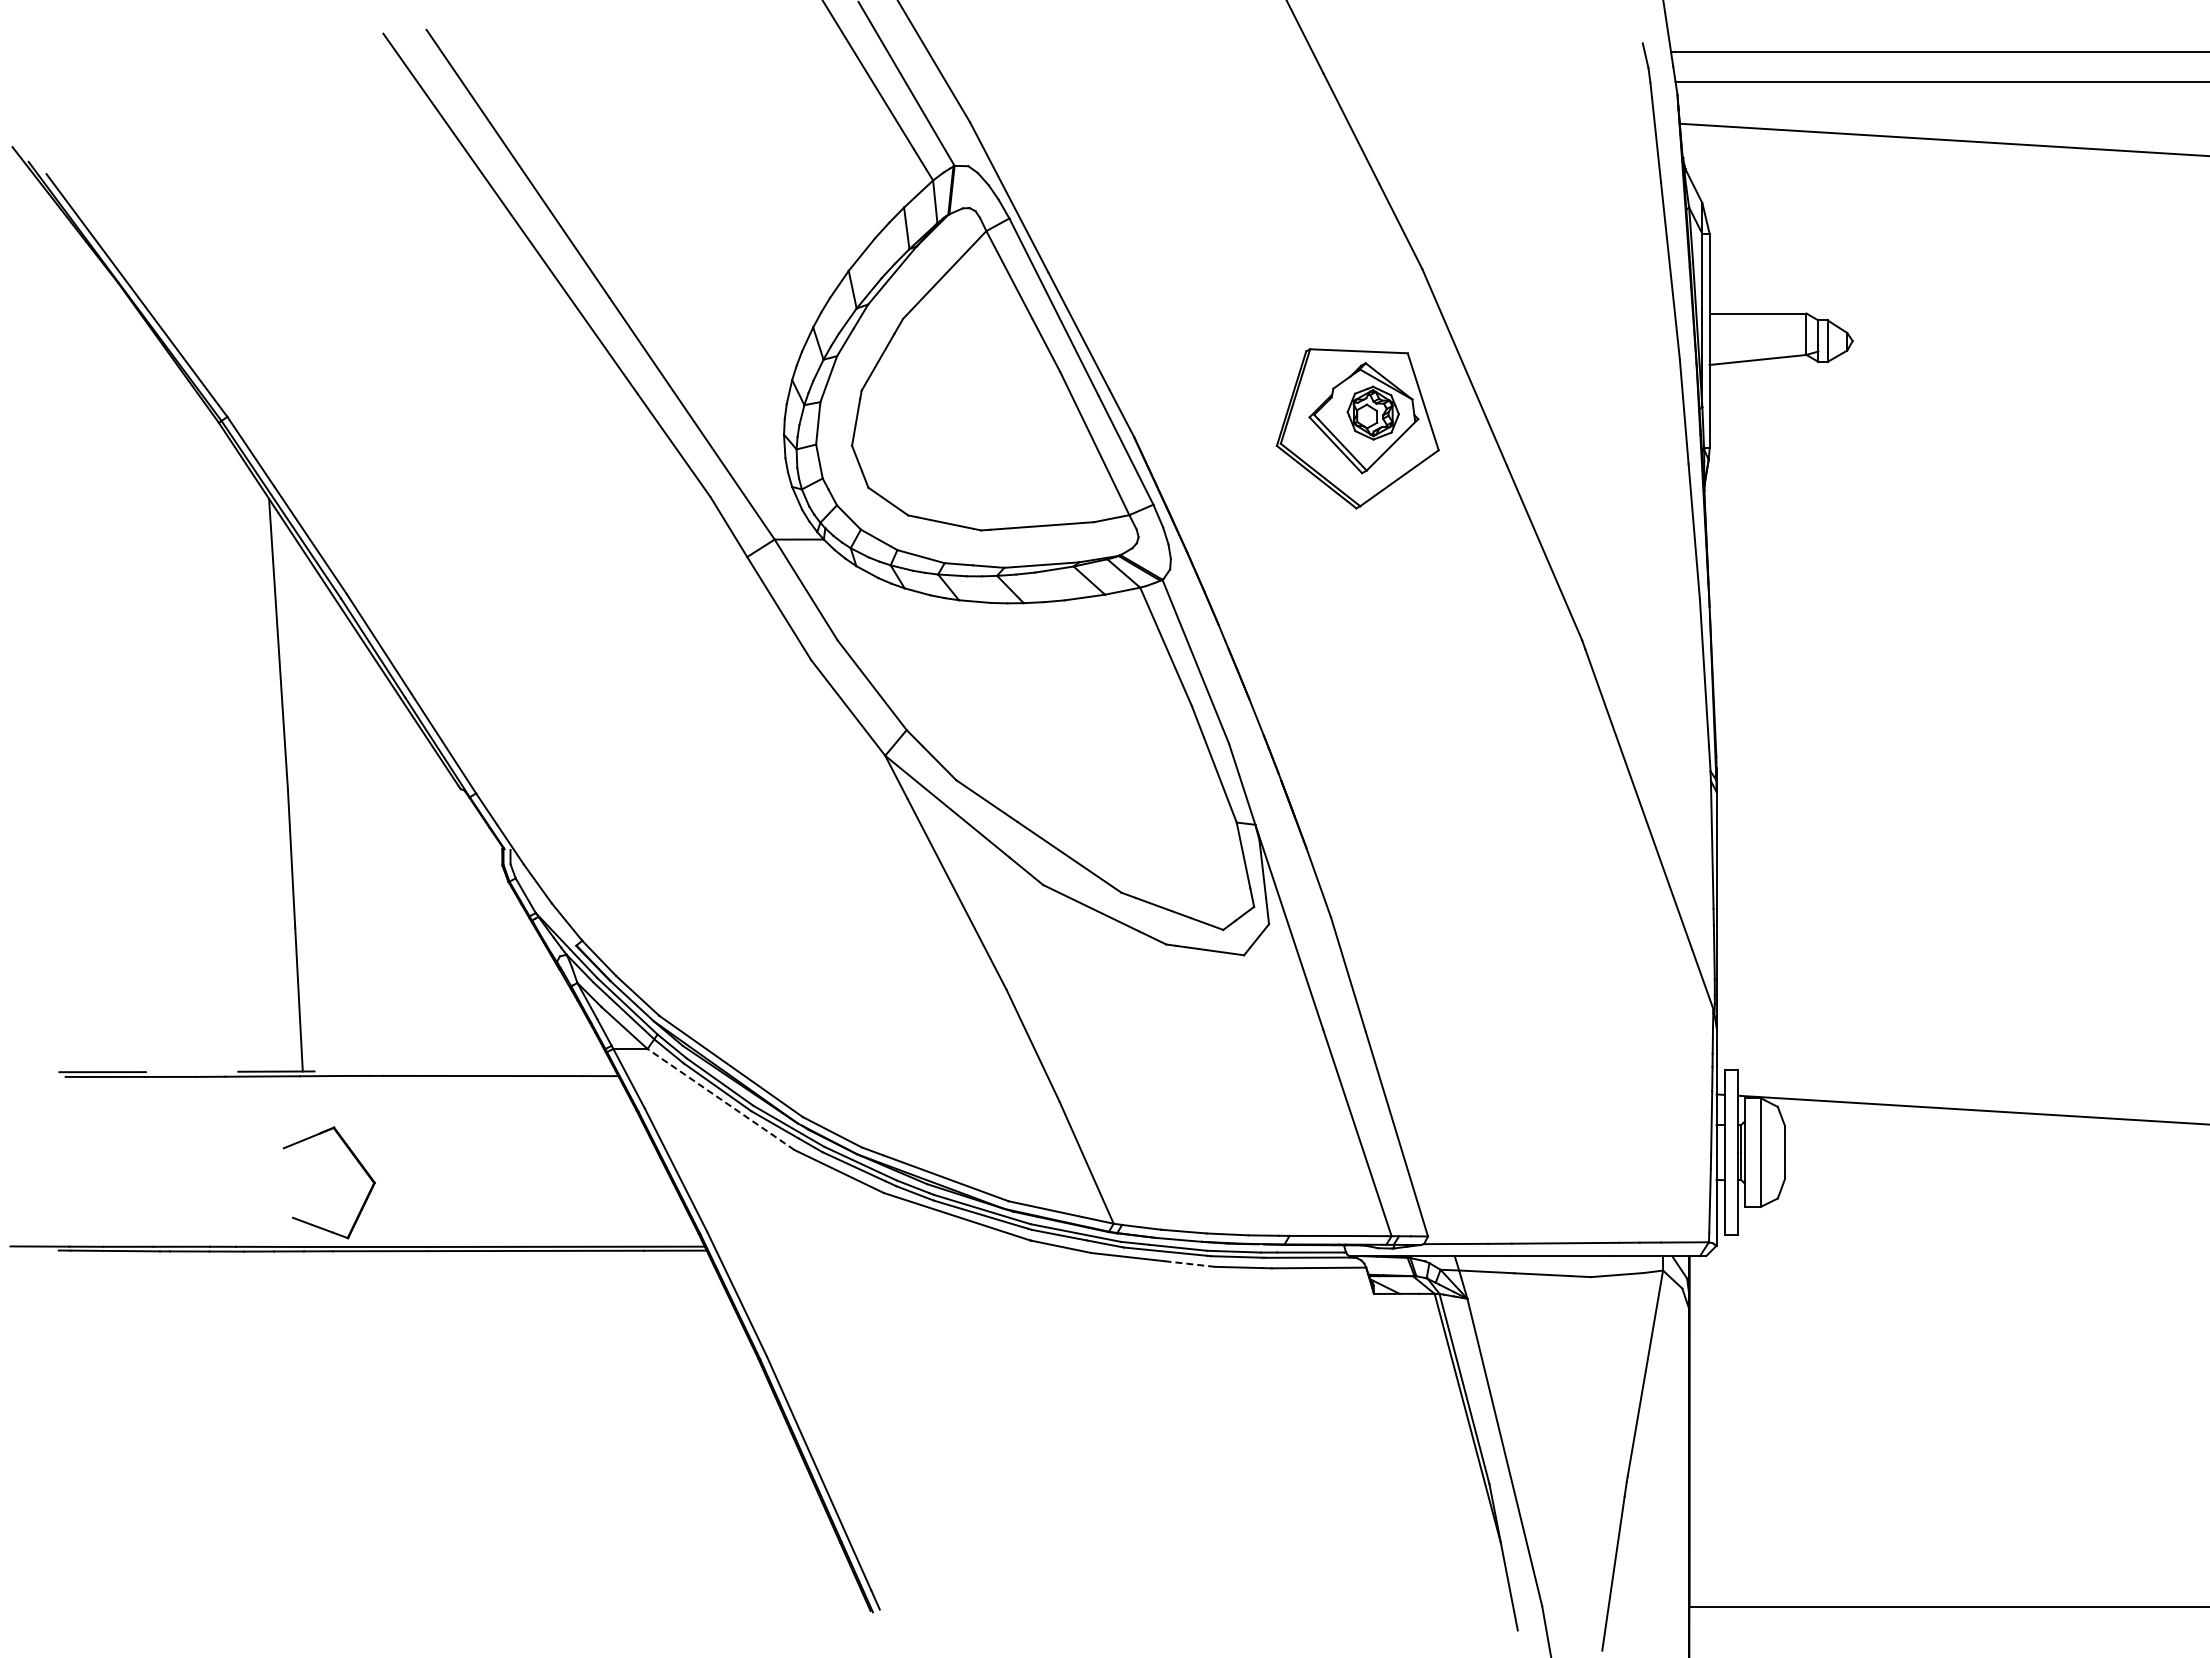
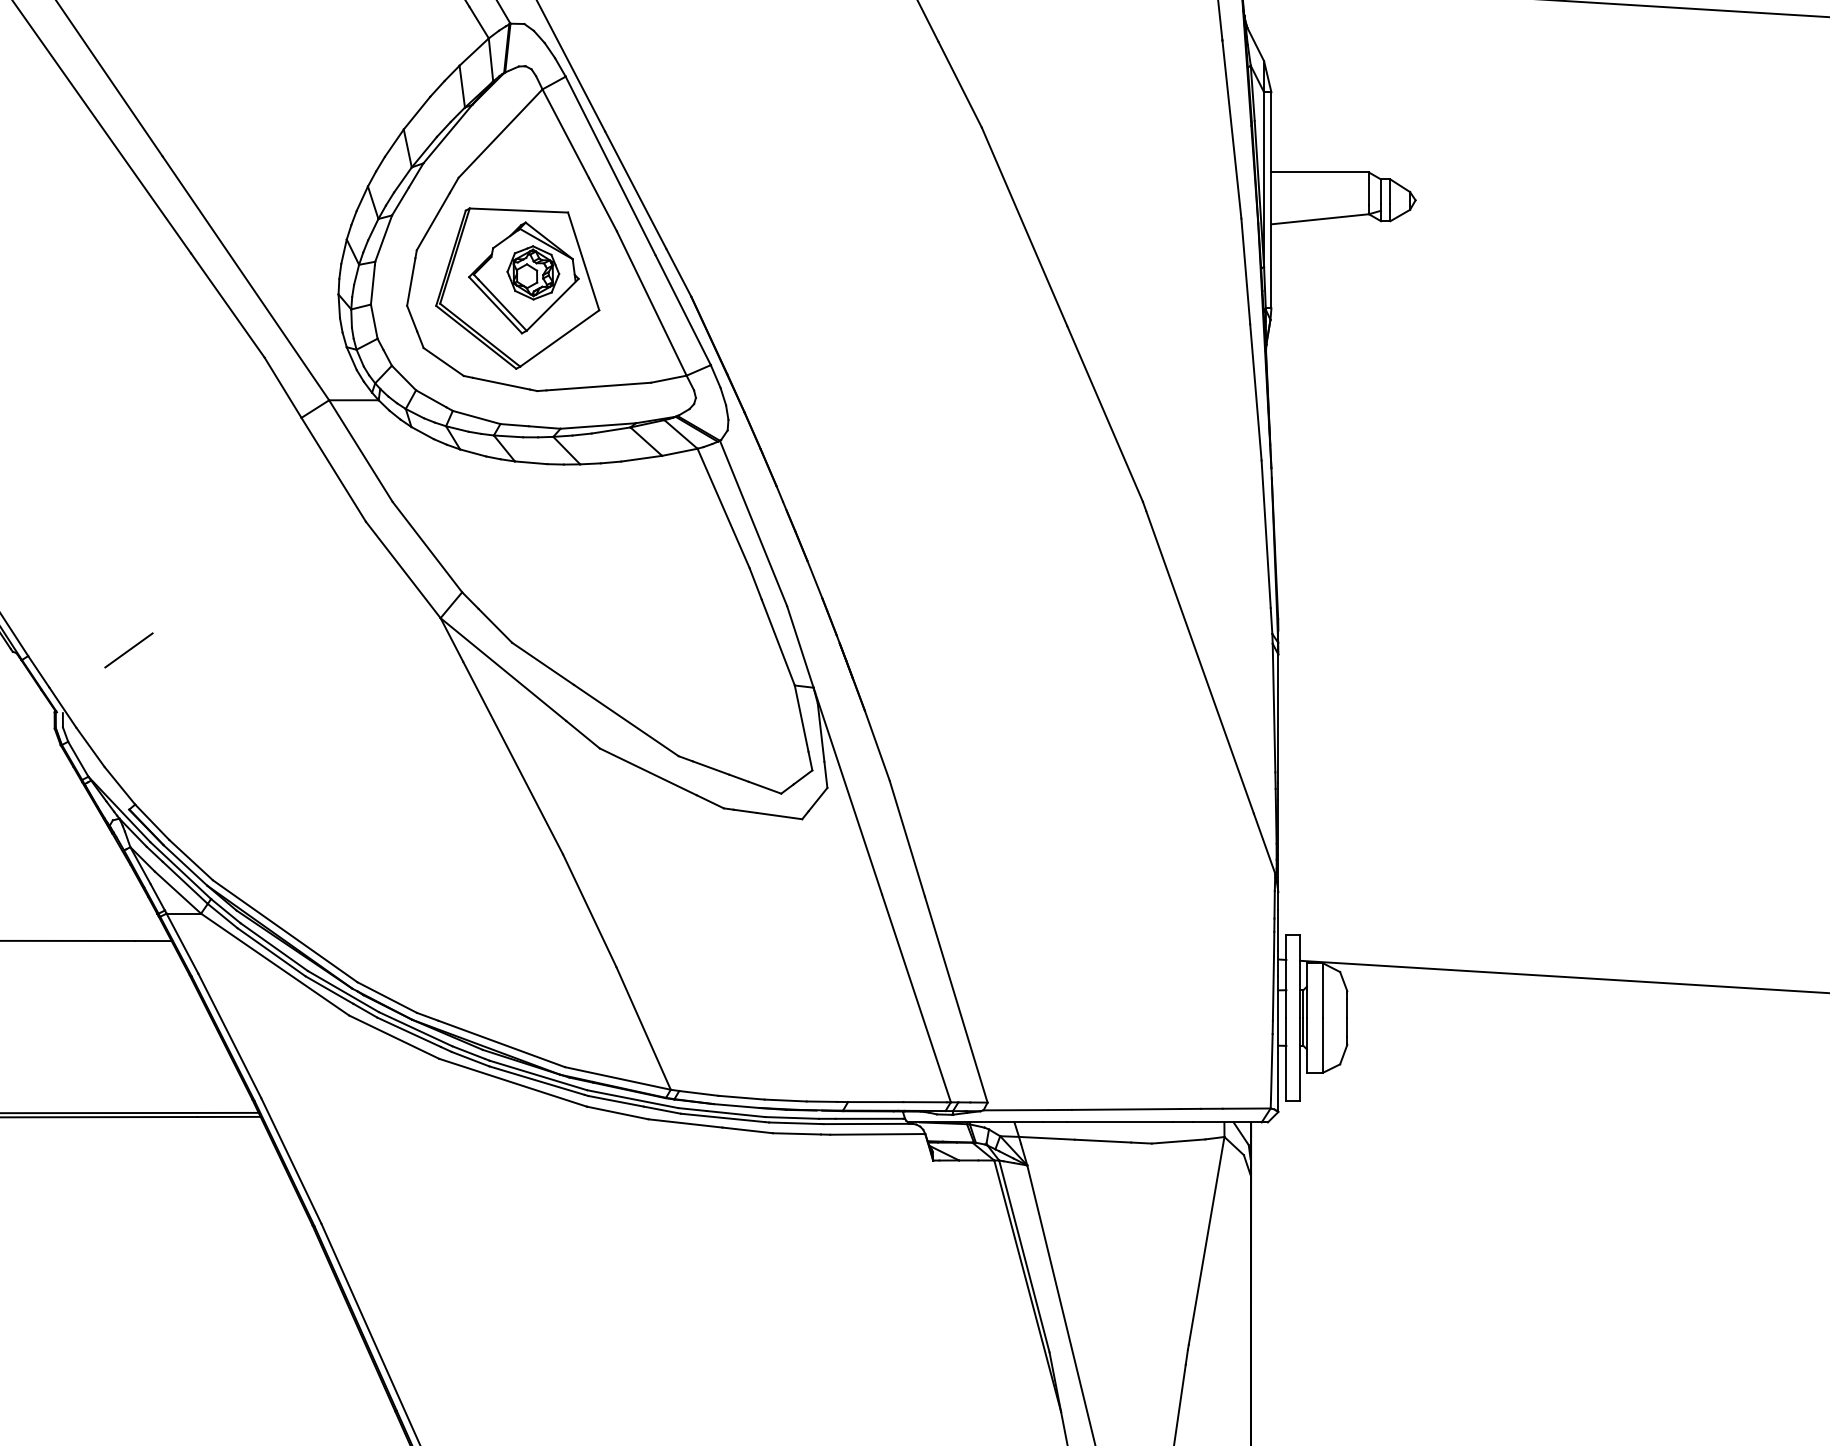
part: (1357, 428) -> (517, 288), moved
line: (575, 787) -> (128, 650), added
line: (720, 1099) -> (274, 964), dashed -> solid
line: (1189, 1264) -> (747, 1130), dashed -> solid

